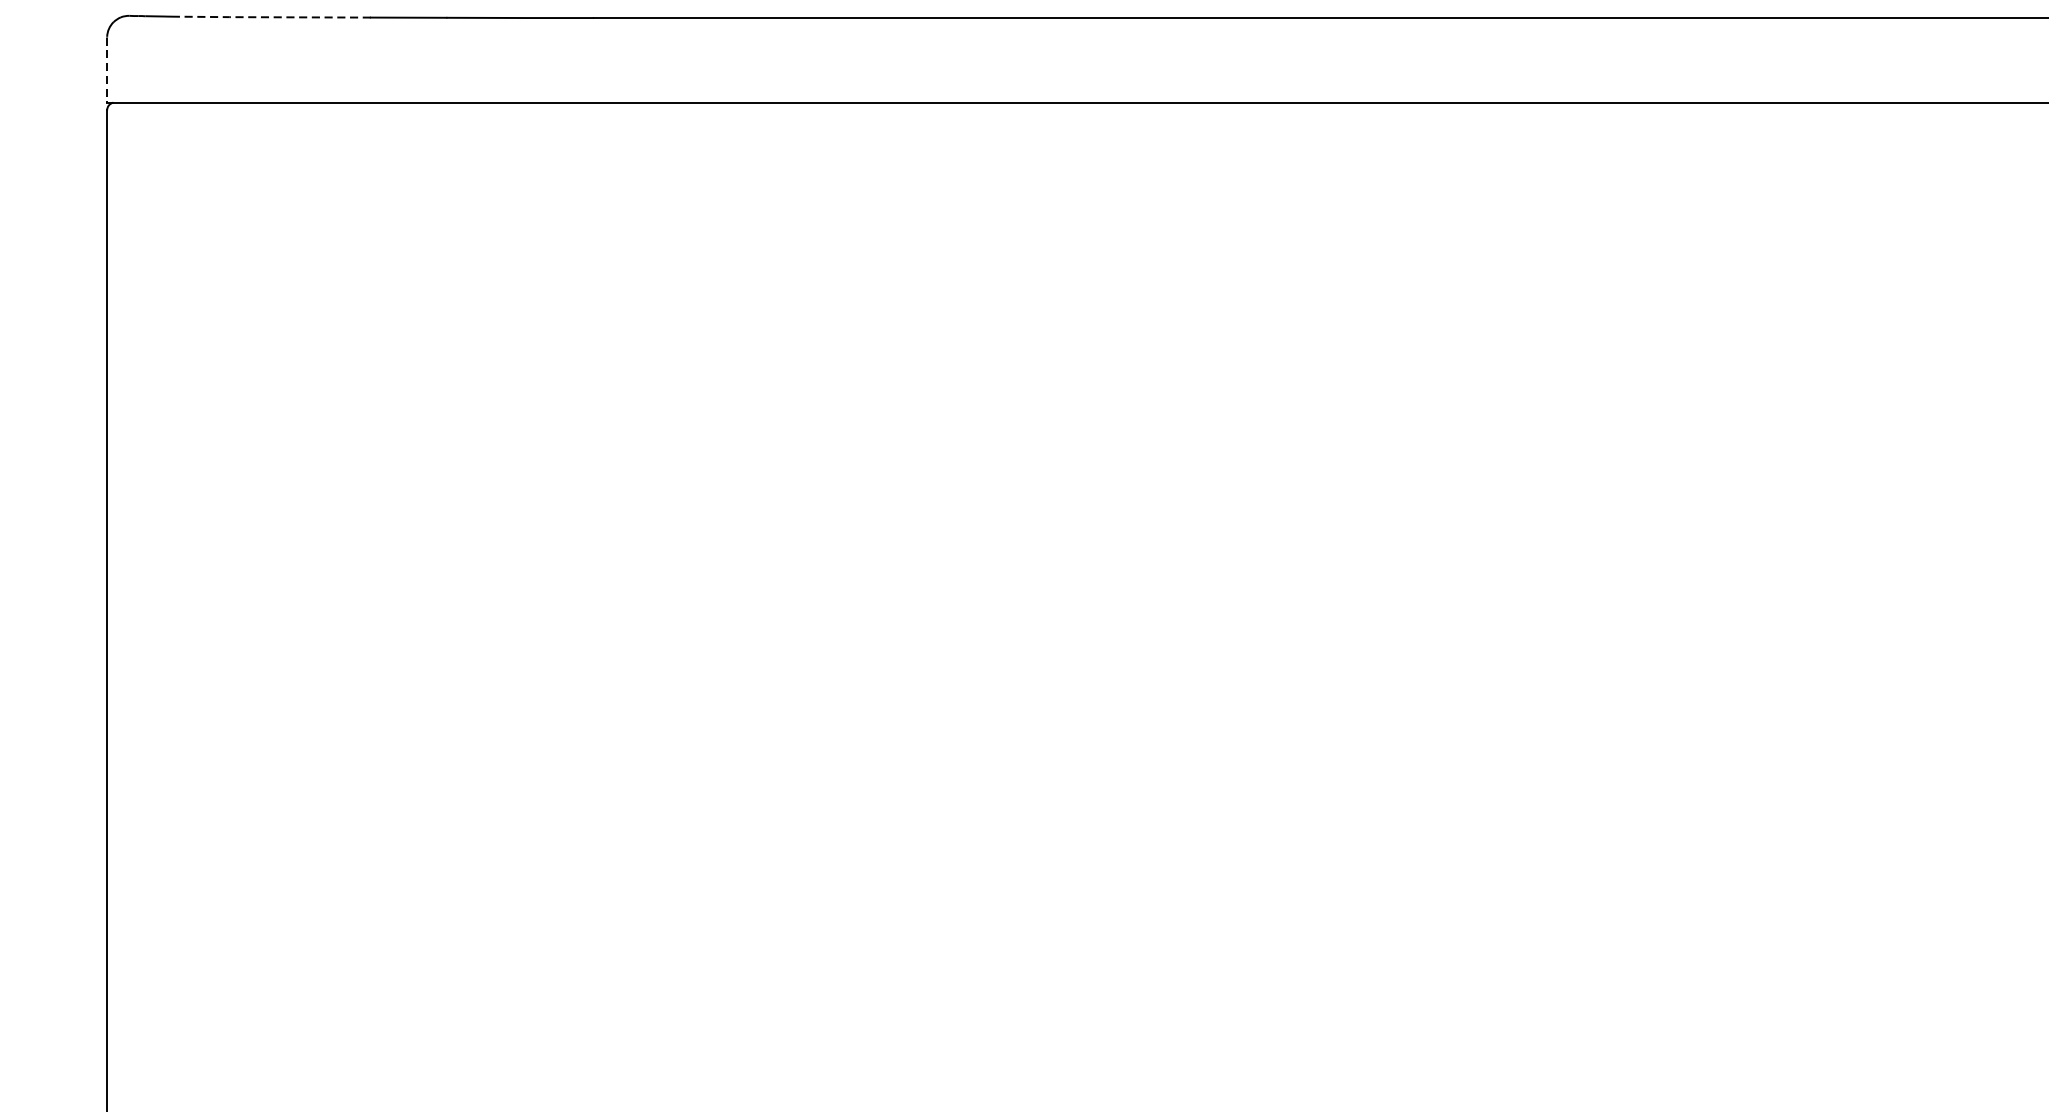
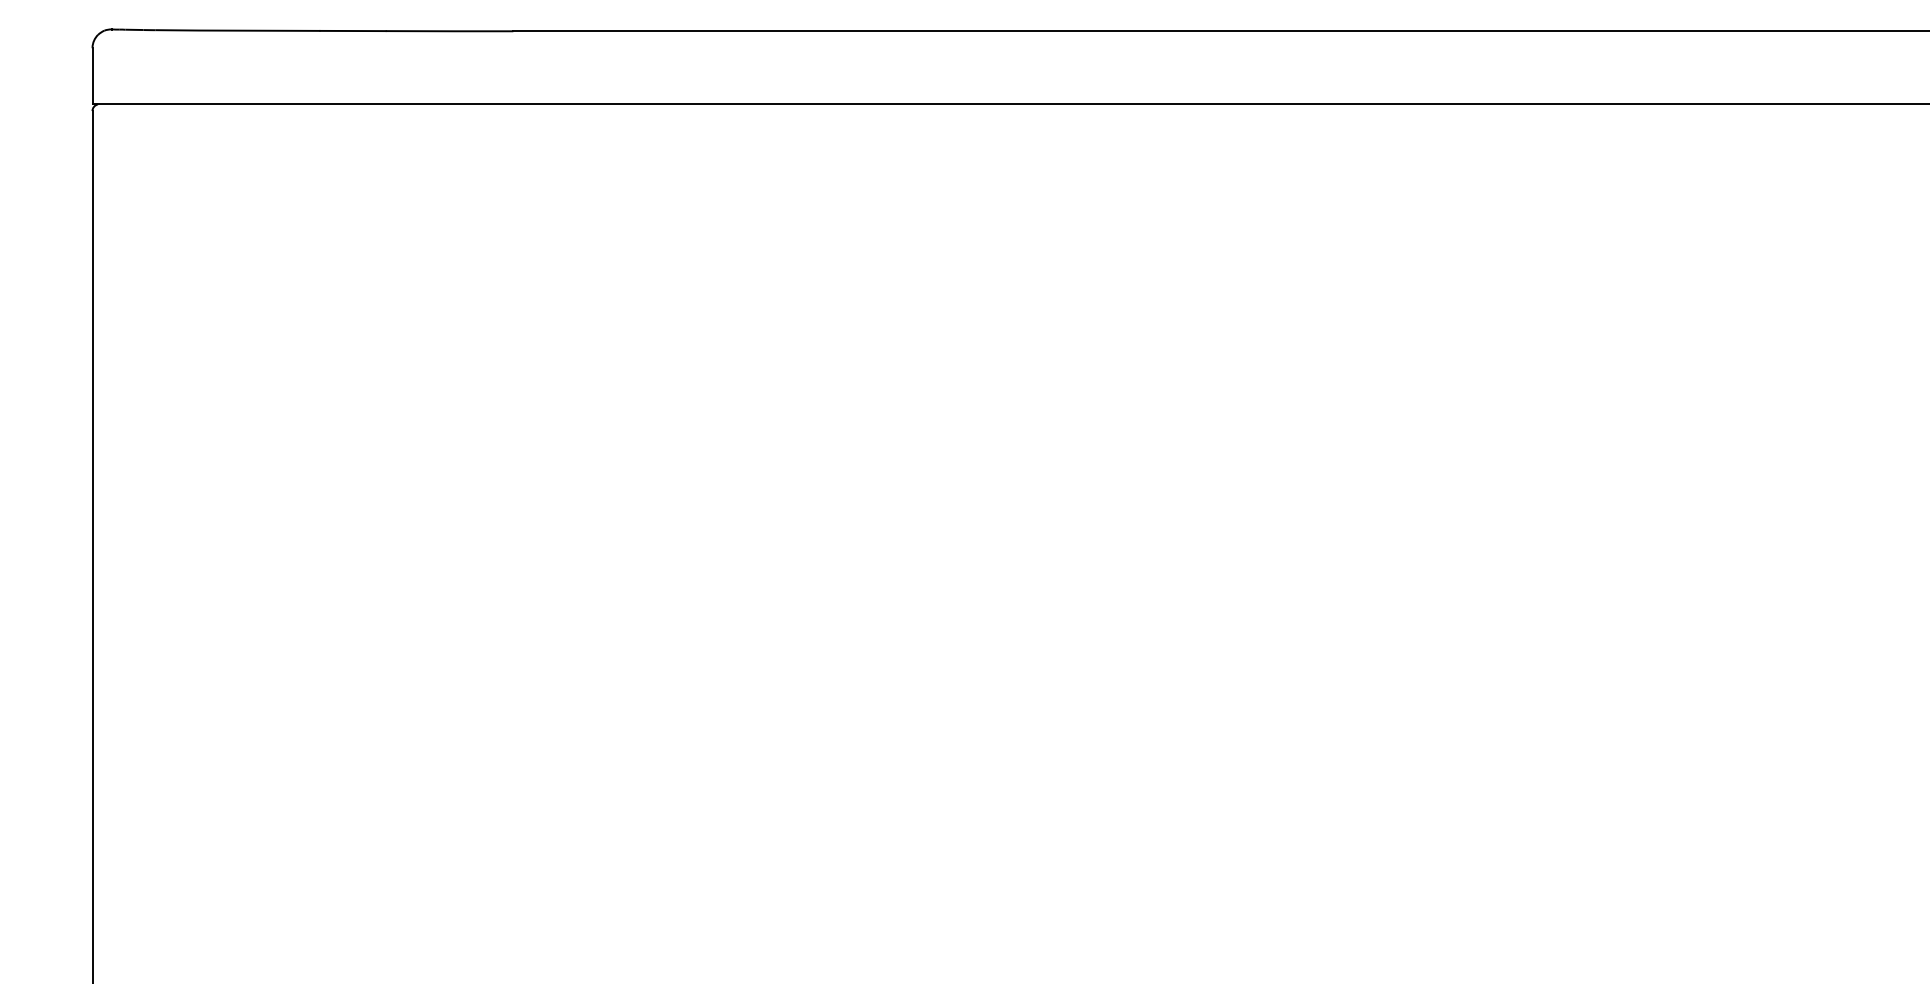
line: (274, 17) -> (237, 30), dashed -> solid
line: (107, 70) -> (92, 76), dashed -> solid

